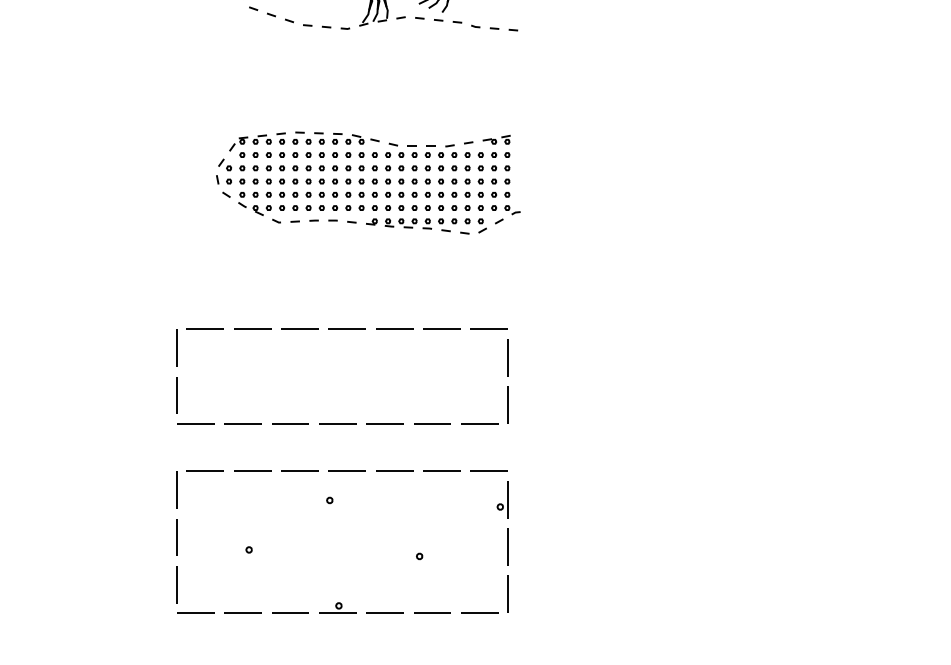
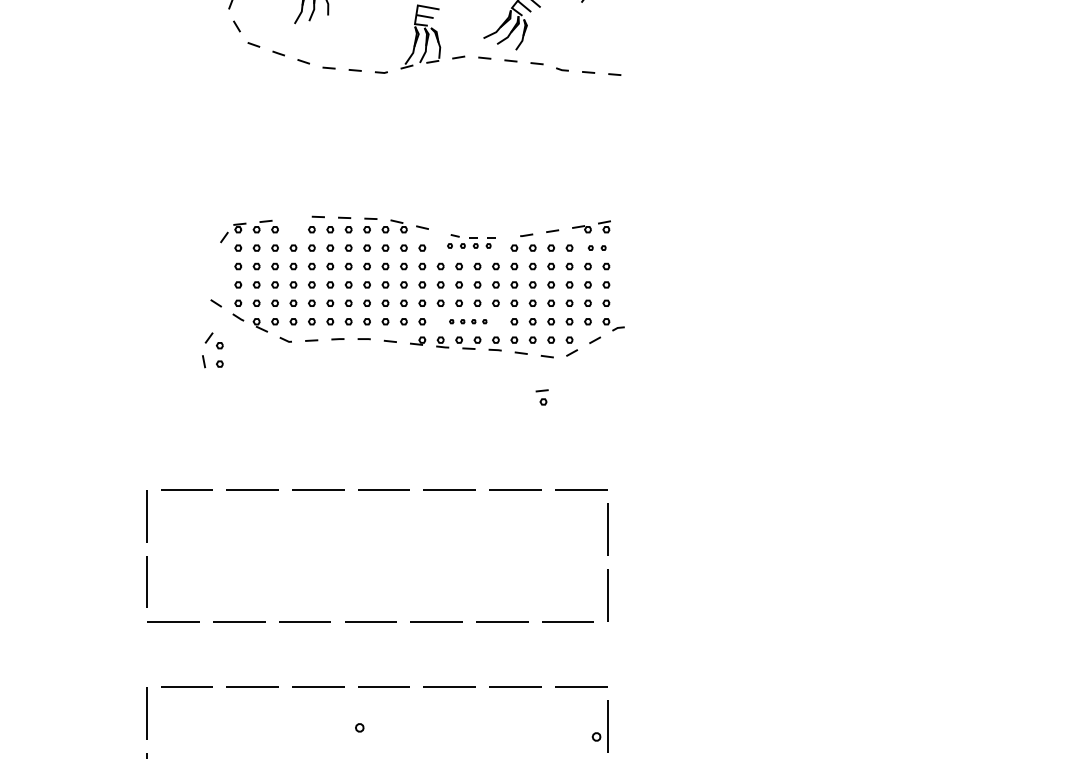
part: (280, 138) -> (541, 397), moved
part: (410, 149) -> (471, 240), size x0.7
part: (500, 154) -> (596, 247), size x0.7
part: (223, 171) -> (212, 350), moved
part: (407, 207) -> (467, 320), size x0.6

